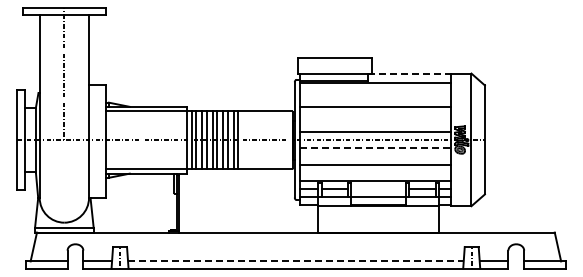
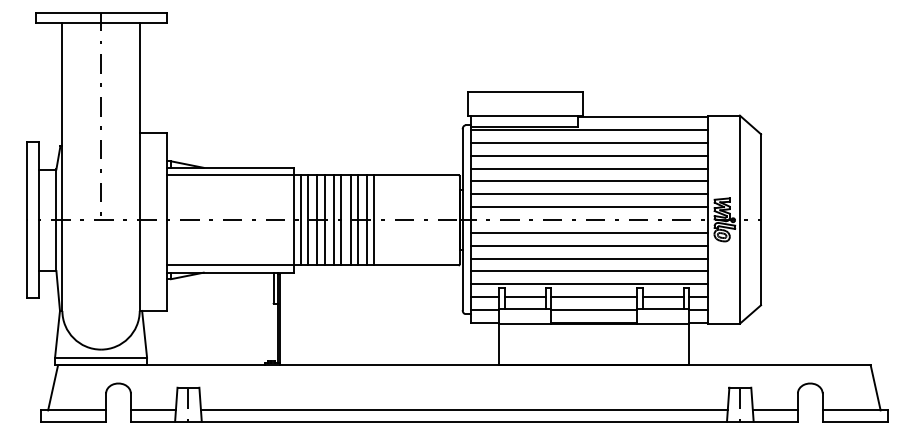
line: (409, 74) -> (642, 117), dashed -> solid
line: (375, 90) -> (589, 142), added
line: (375, 99) -> (589, 156), added
line: (375, 115) -> (589, 181), added
line: (375, 123) -> (589, 193), added
line: (375, 148) -> (589, 233), dashed -> solid
line: (375, 156) -> (589, 245), added
line: (375, 172) -> (589, 270), added
line: (378, 189) -> (594, 297), added
line: (295, 261) -> (463, 410), dashed -> solid

